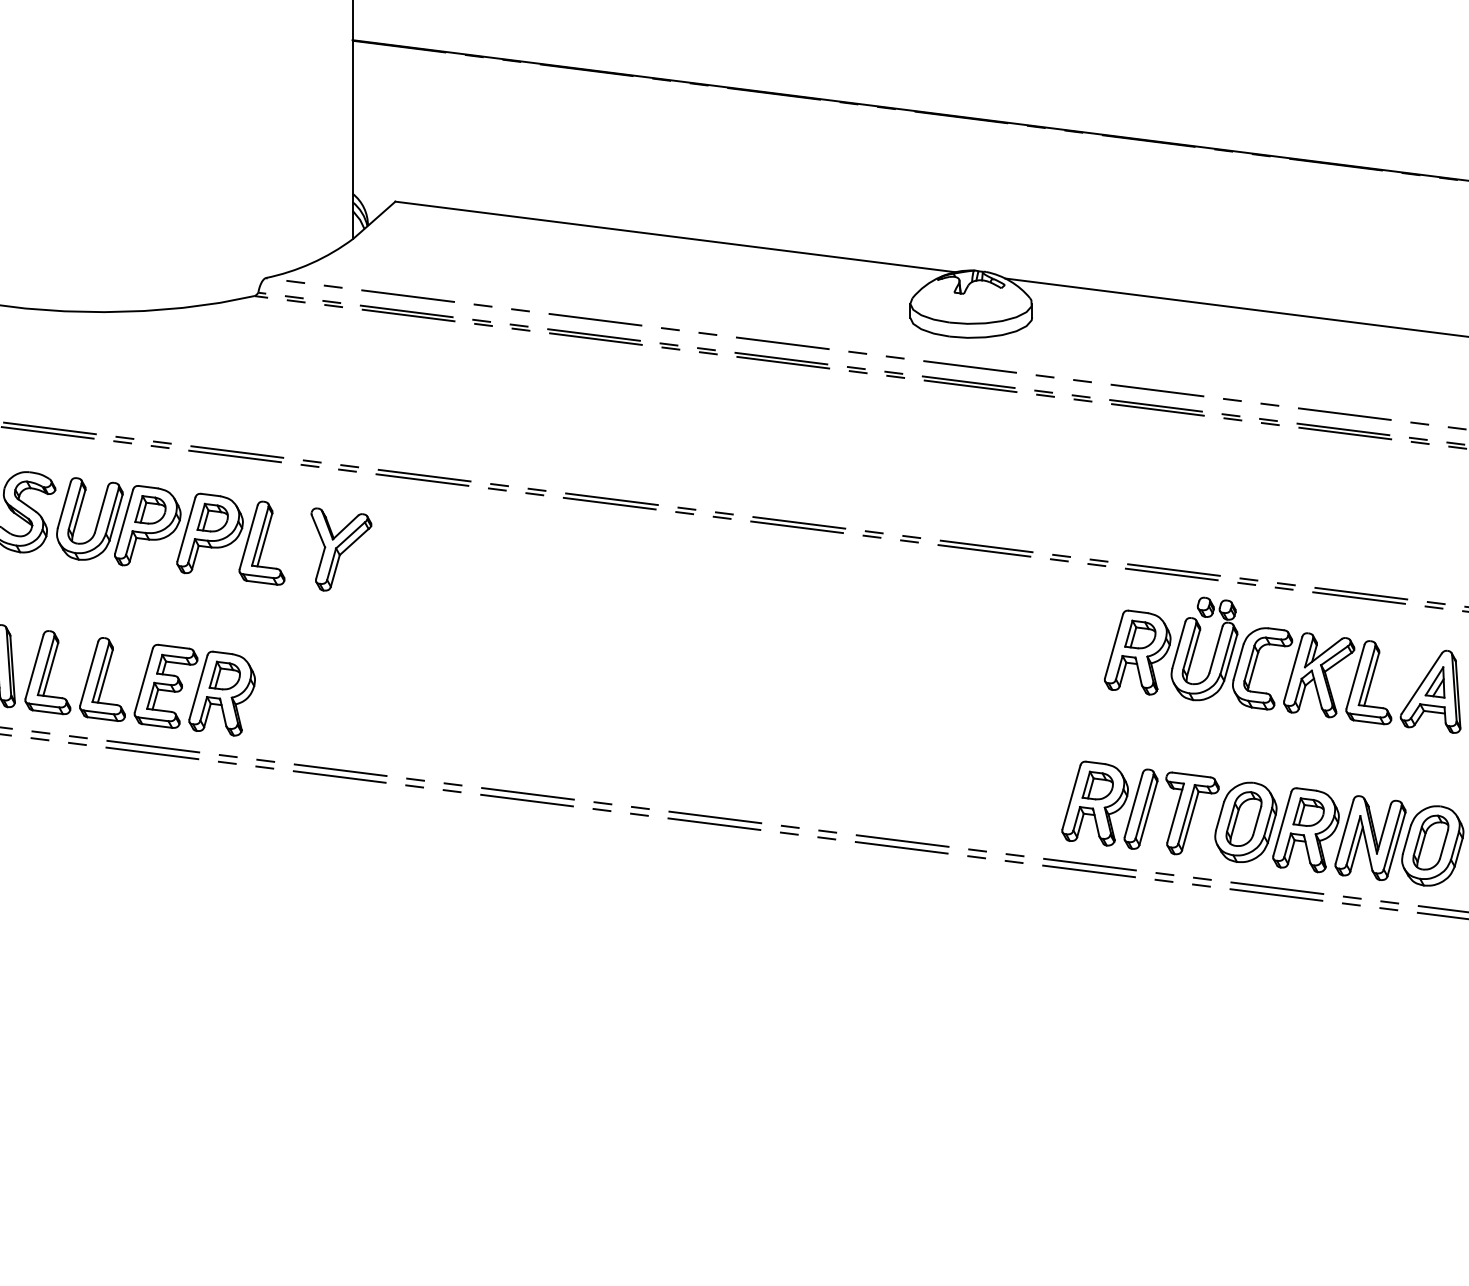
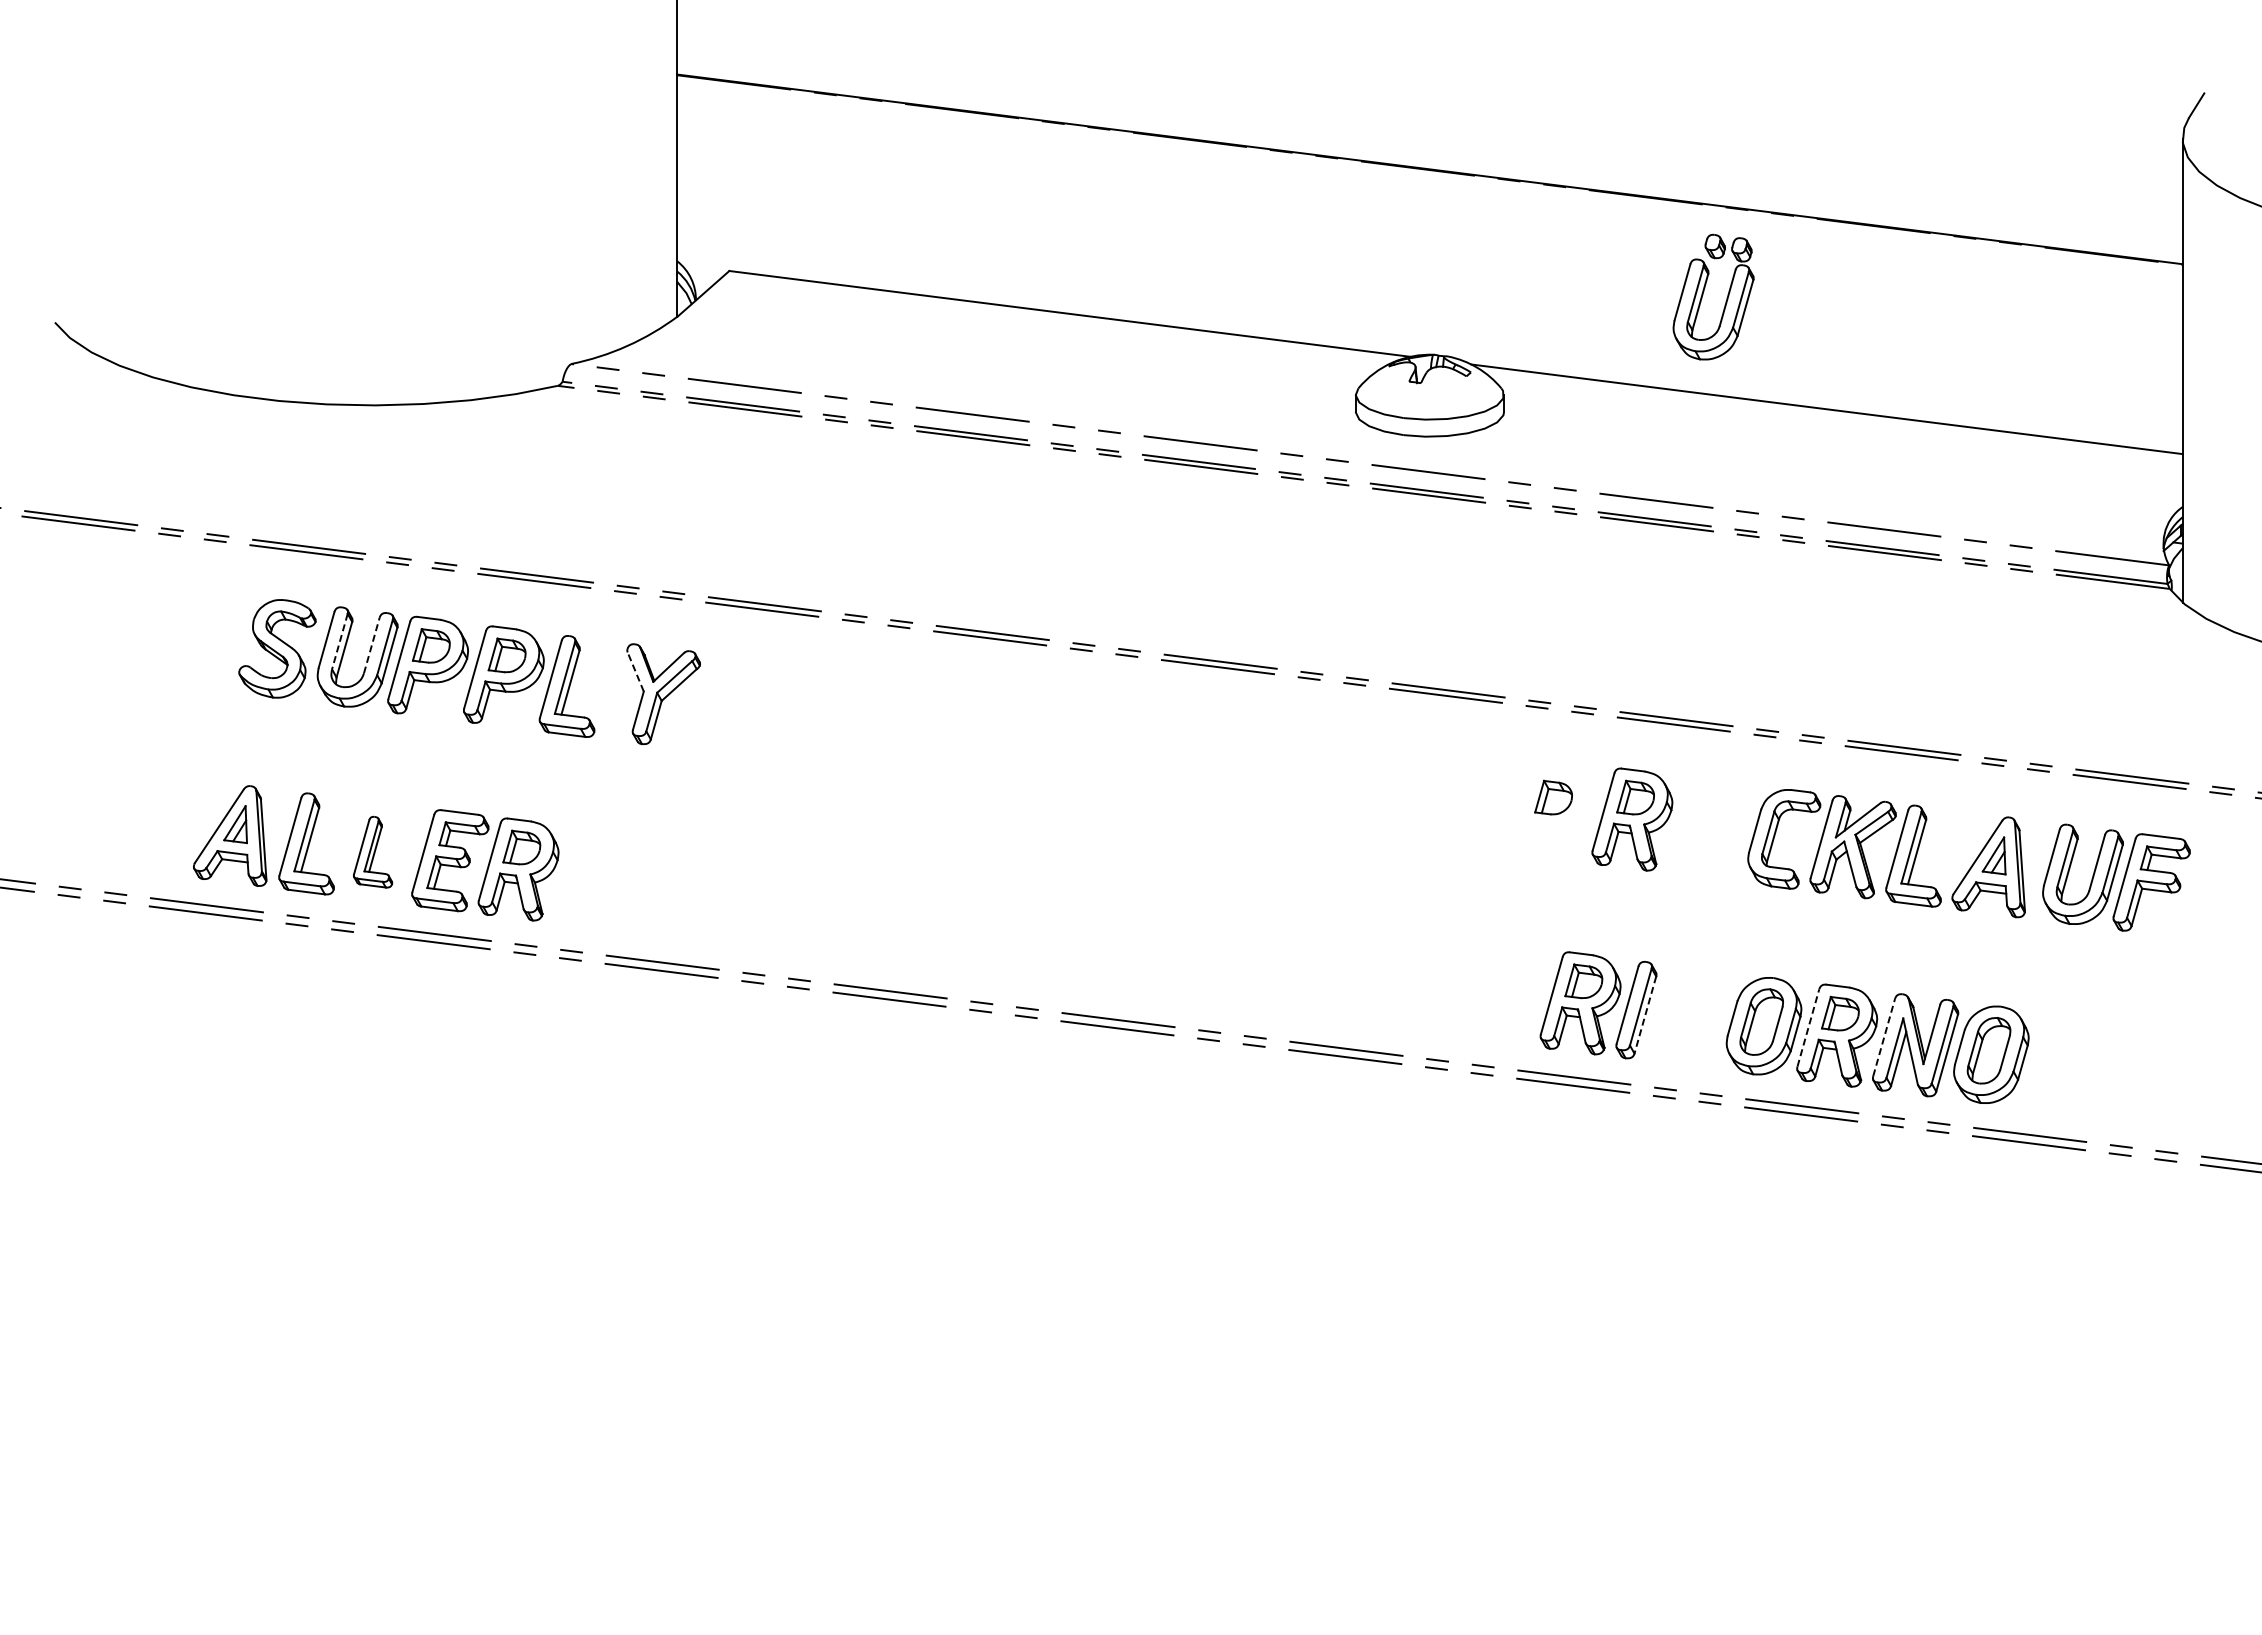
line: (74, 506) -> (339, 641), solid -> dashed
line: (101, 509) -> (371, 645), solid -> dashed
line: (318, 530) -> (635, 671), solid -> dashed
part: (1072, 634) -> (1553, 797), added
part: (1196, 647) -> (1703, 295), moved
part: (102, 678) -> (372, 851), size x0.7
part: (1192, 812) -> (1698, 1014), removed
line: (1148, 813) -> (1645, 1015), solid -> dashed
line: (1282, 823) -> (1808, 1027), solid -> dashed
line: (1344, 831) -> (1884, 1037), solid -> dashed

